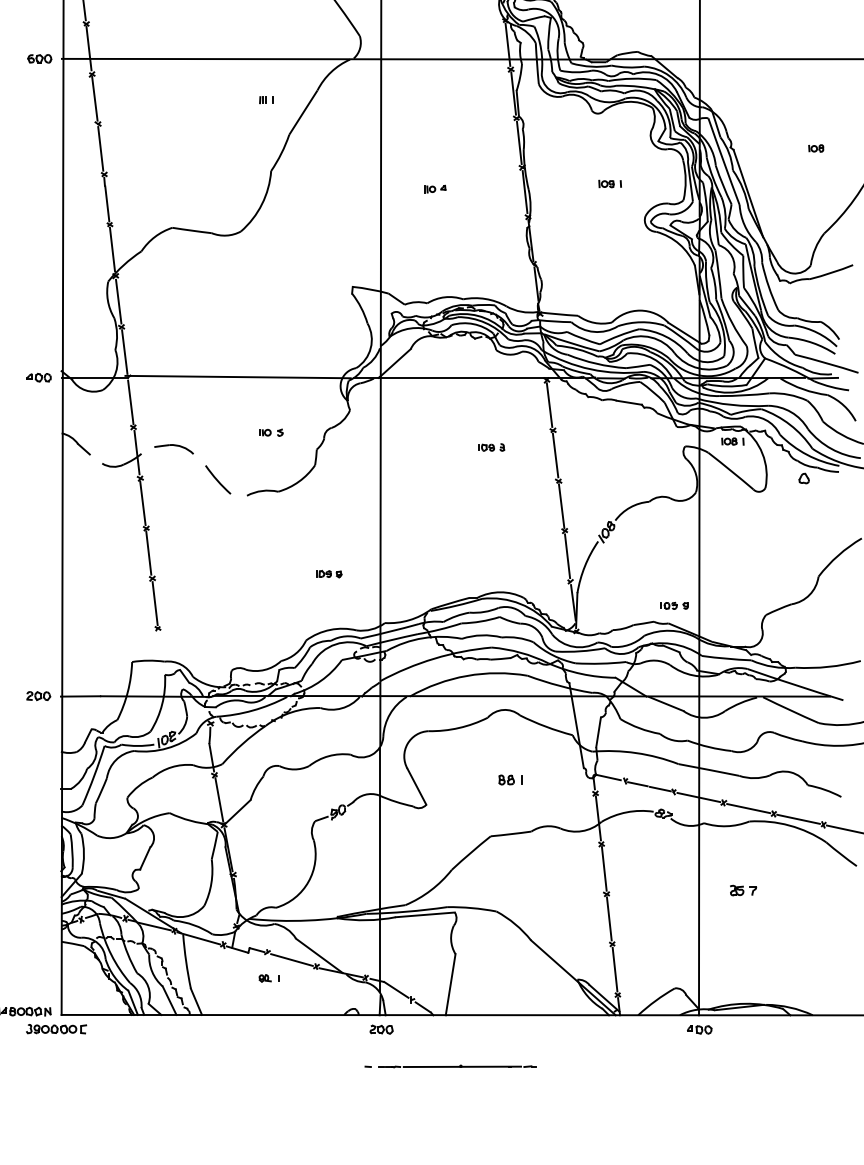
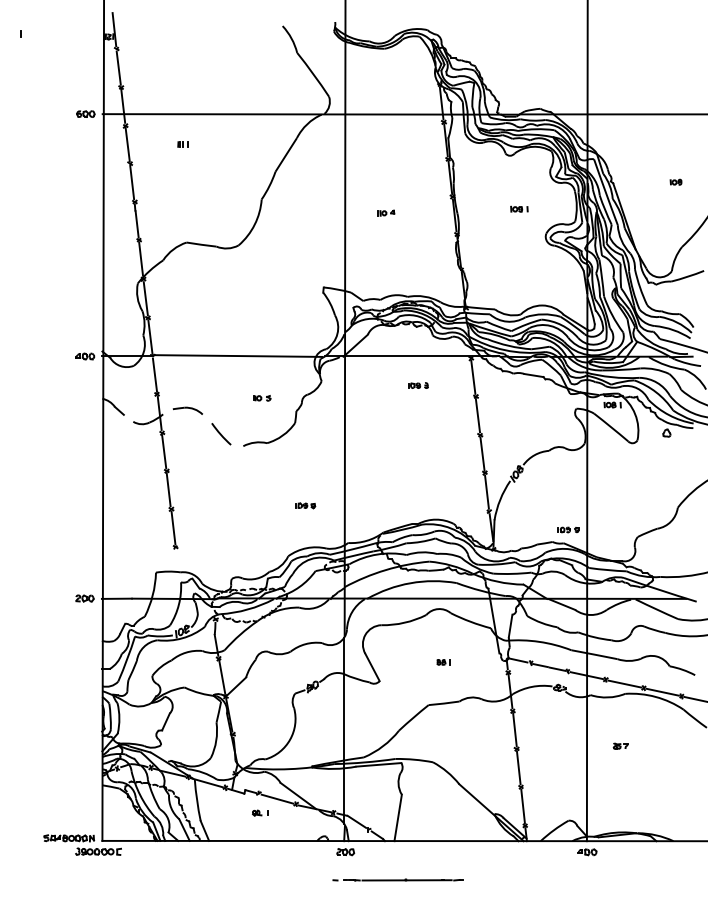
part: (265, 100) -> (182, 144), moved
part: (491, 447) -> (418, 385), moved
part: (510, 780) -> (443, 662), size x0.71
part: (743, 889) -> (620, 745), size x0.71

